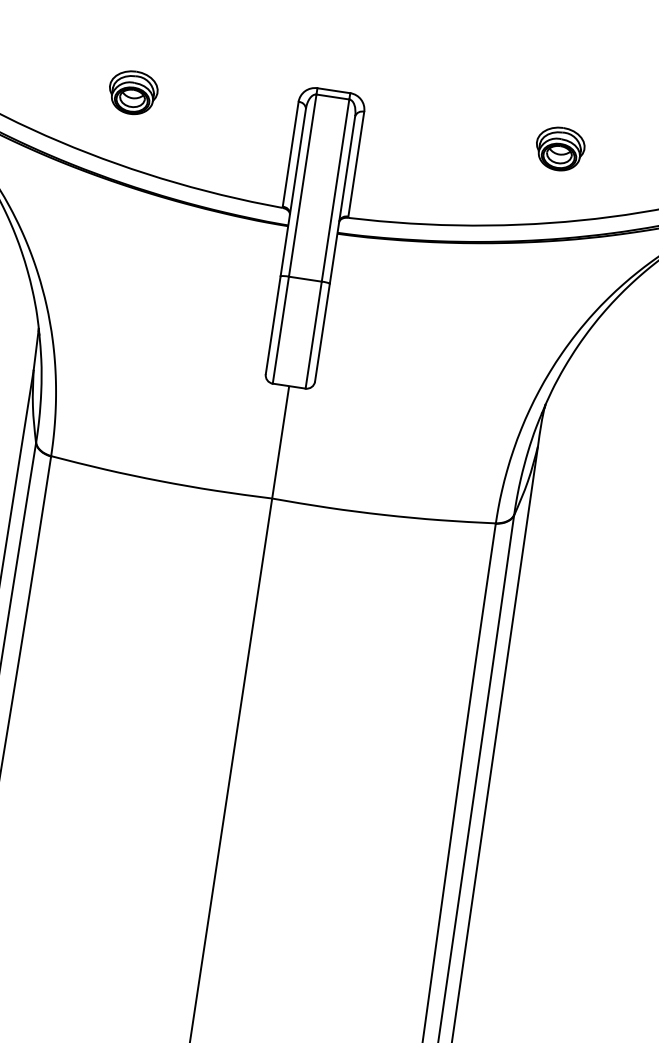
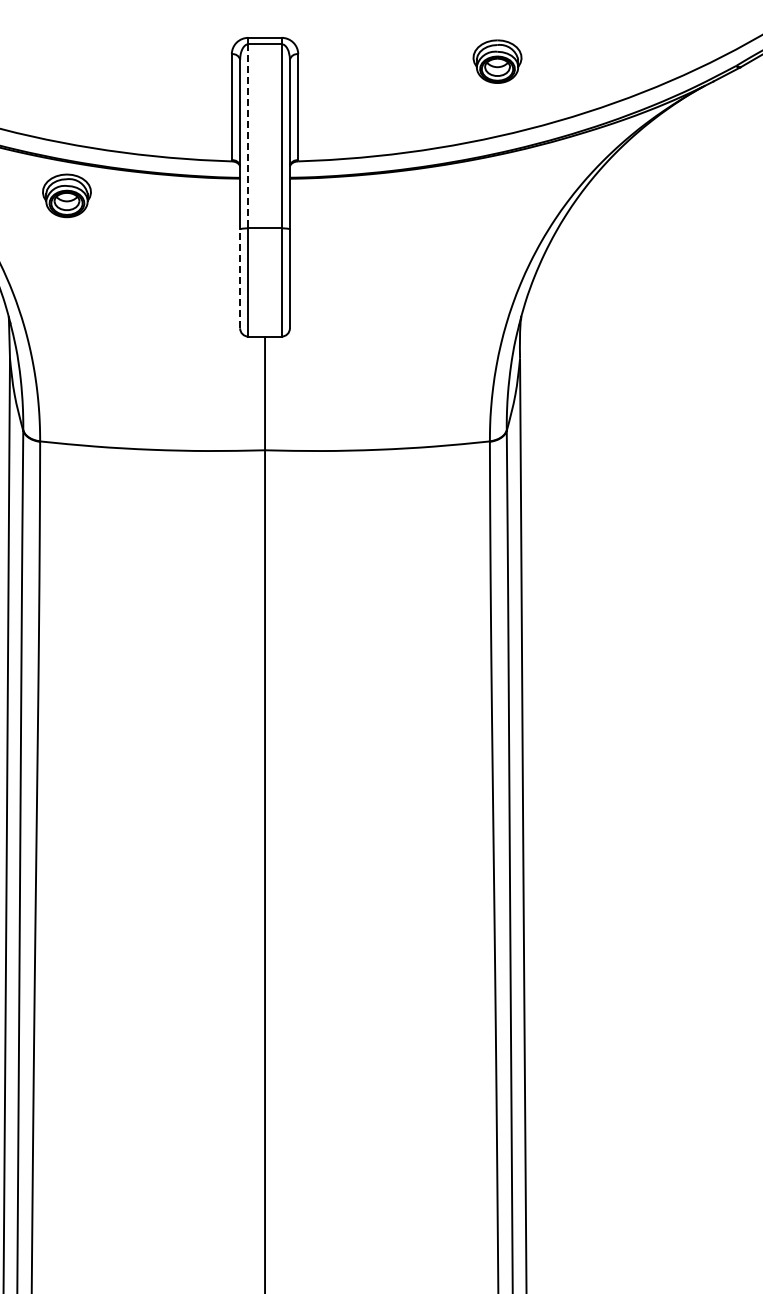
part: (132, 92) -> (66, 195), moved
line: (302, 185) -> (248, 136), solid -> dashed
line: (273, 325) -> (240, 278), solid -> dashed

